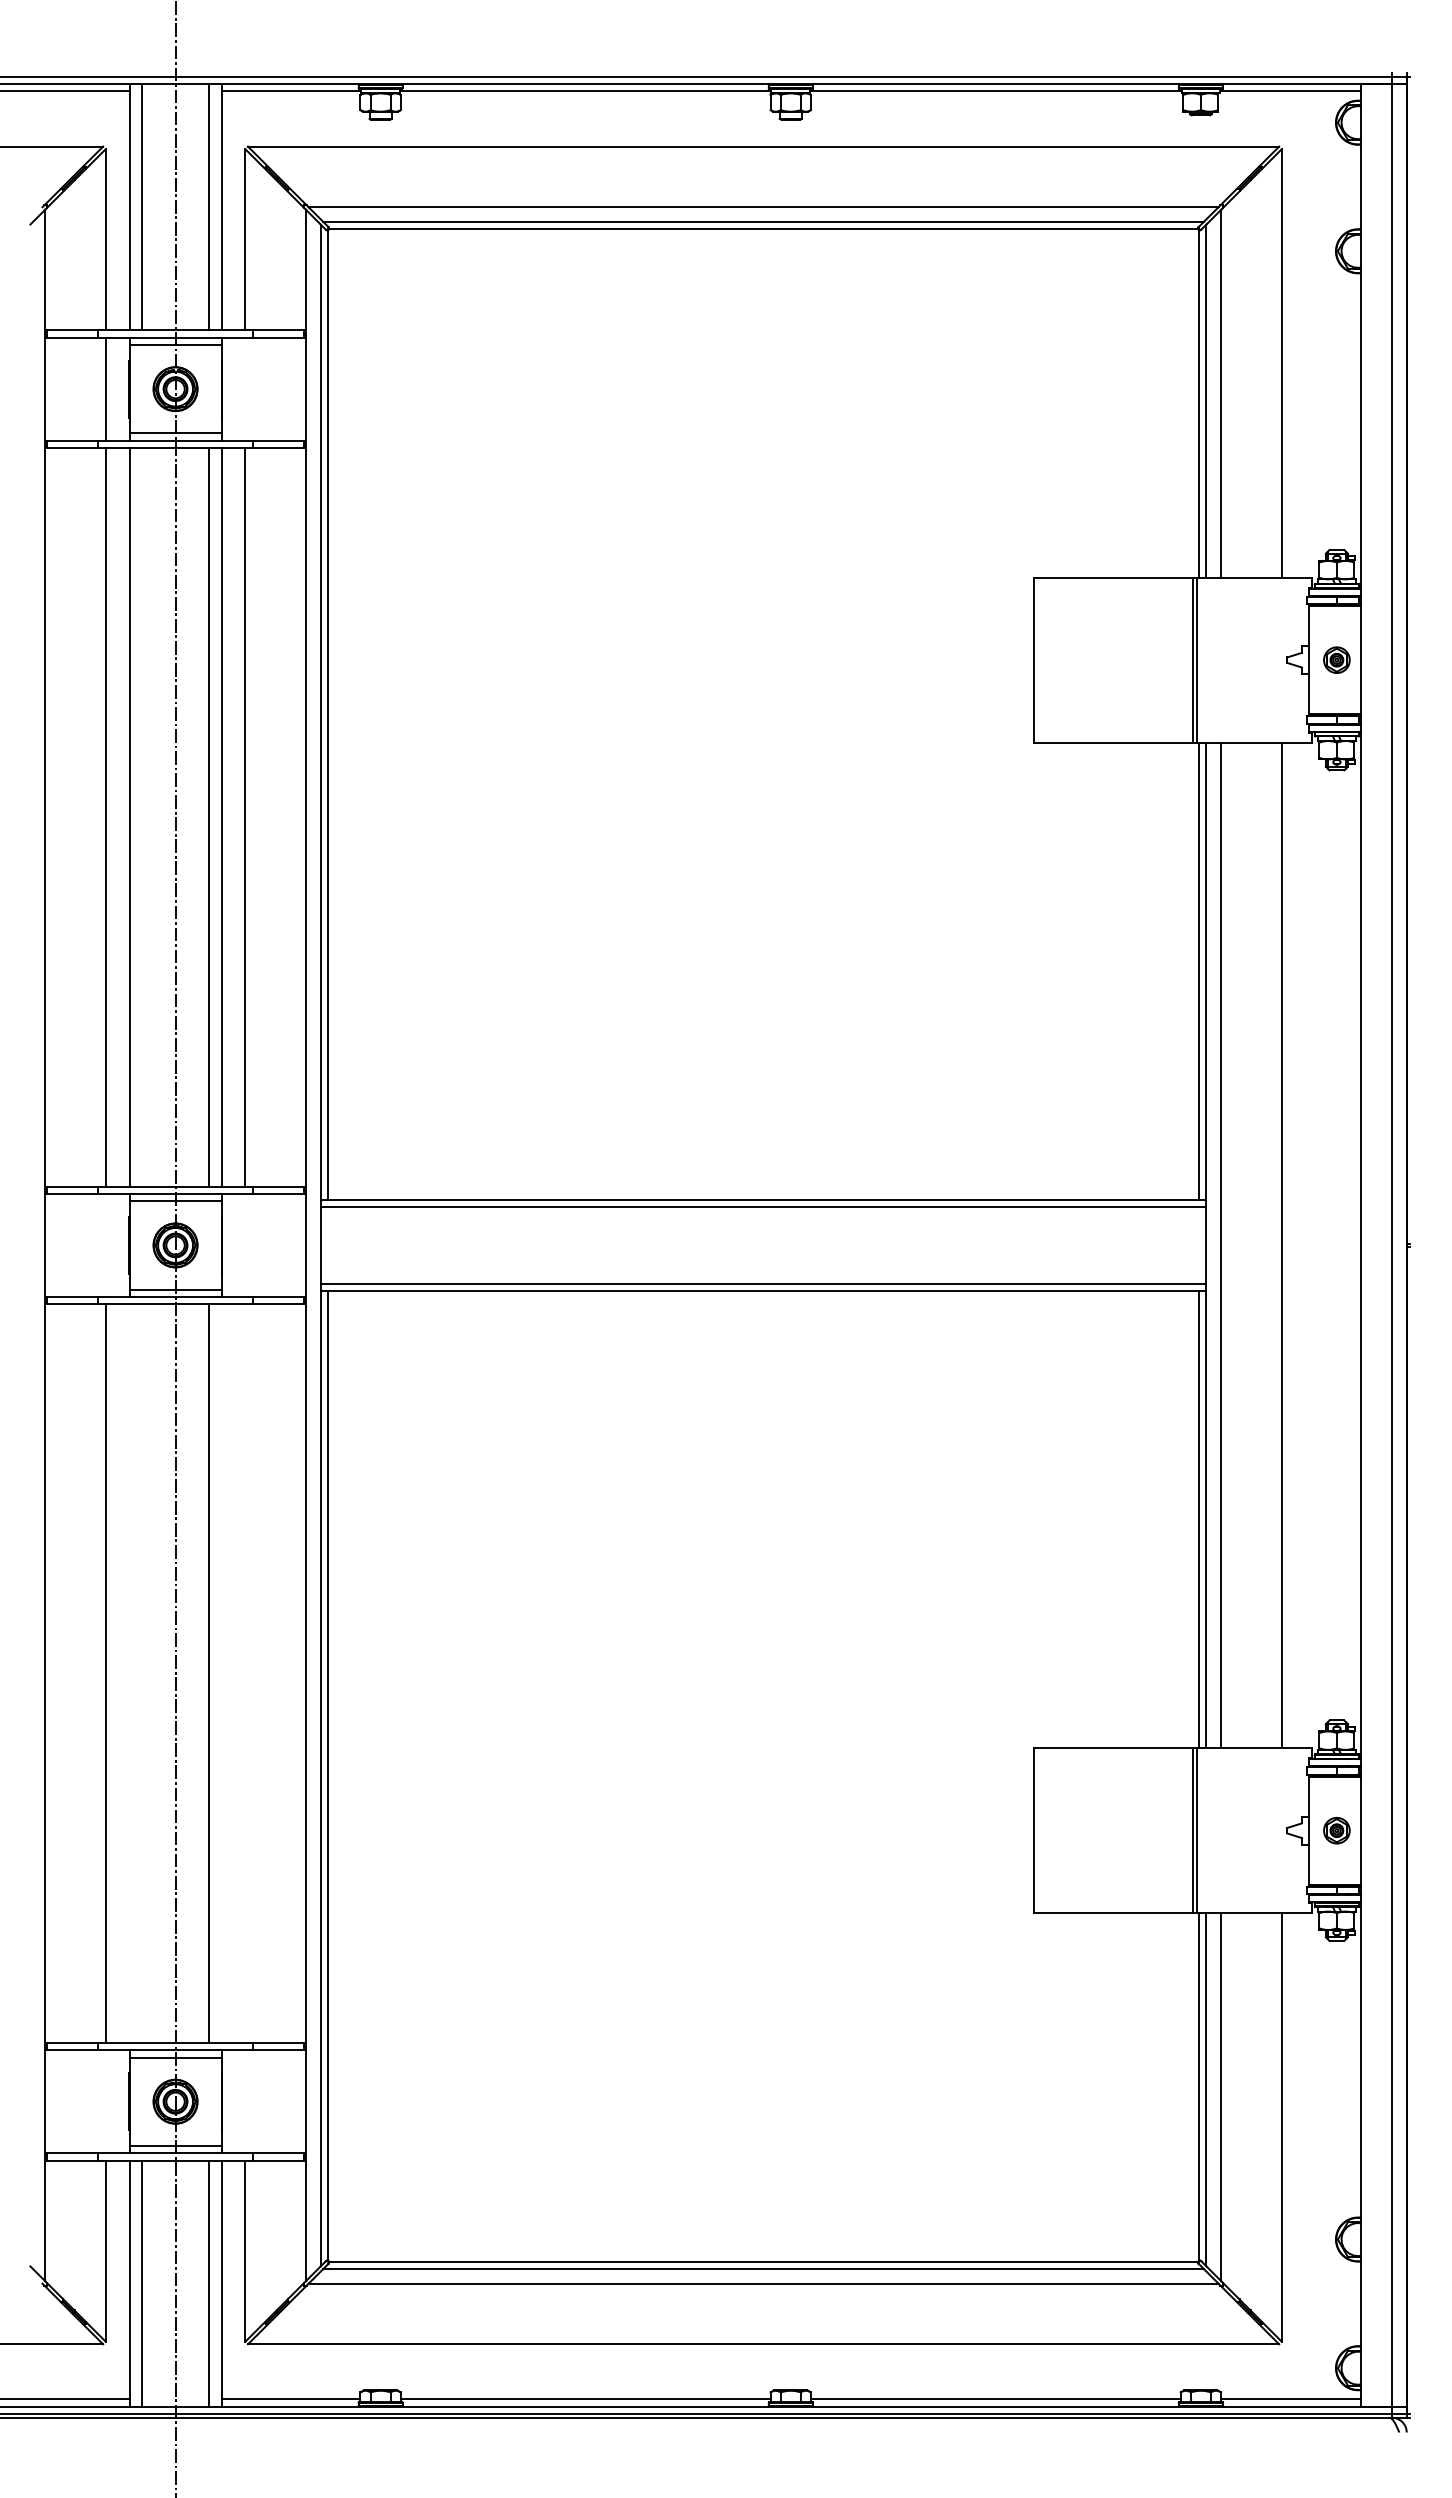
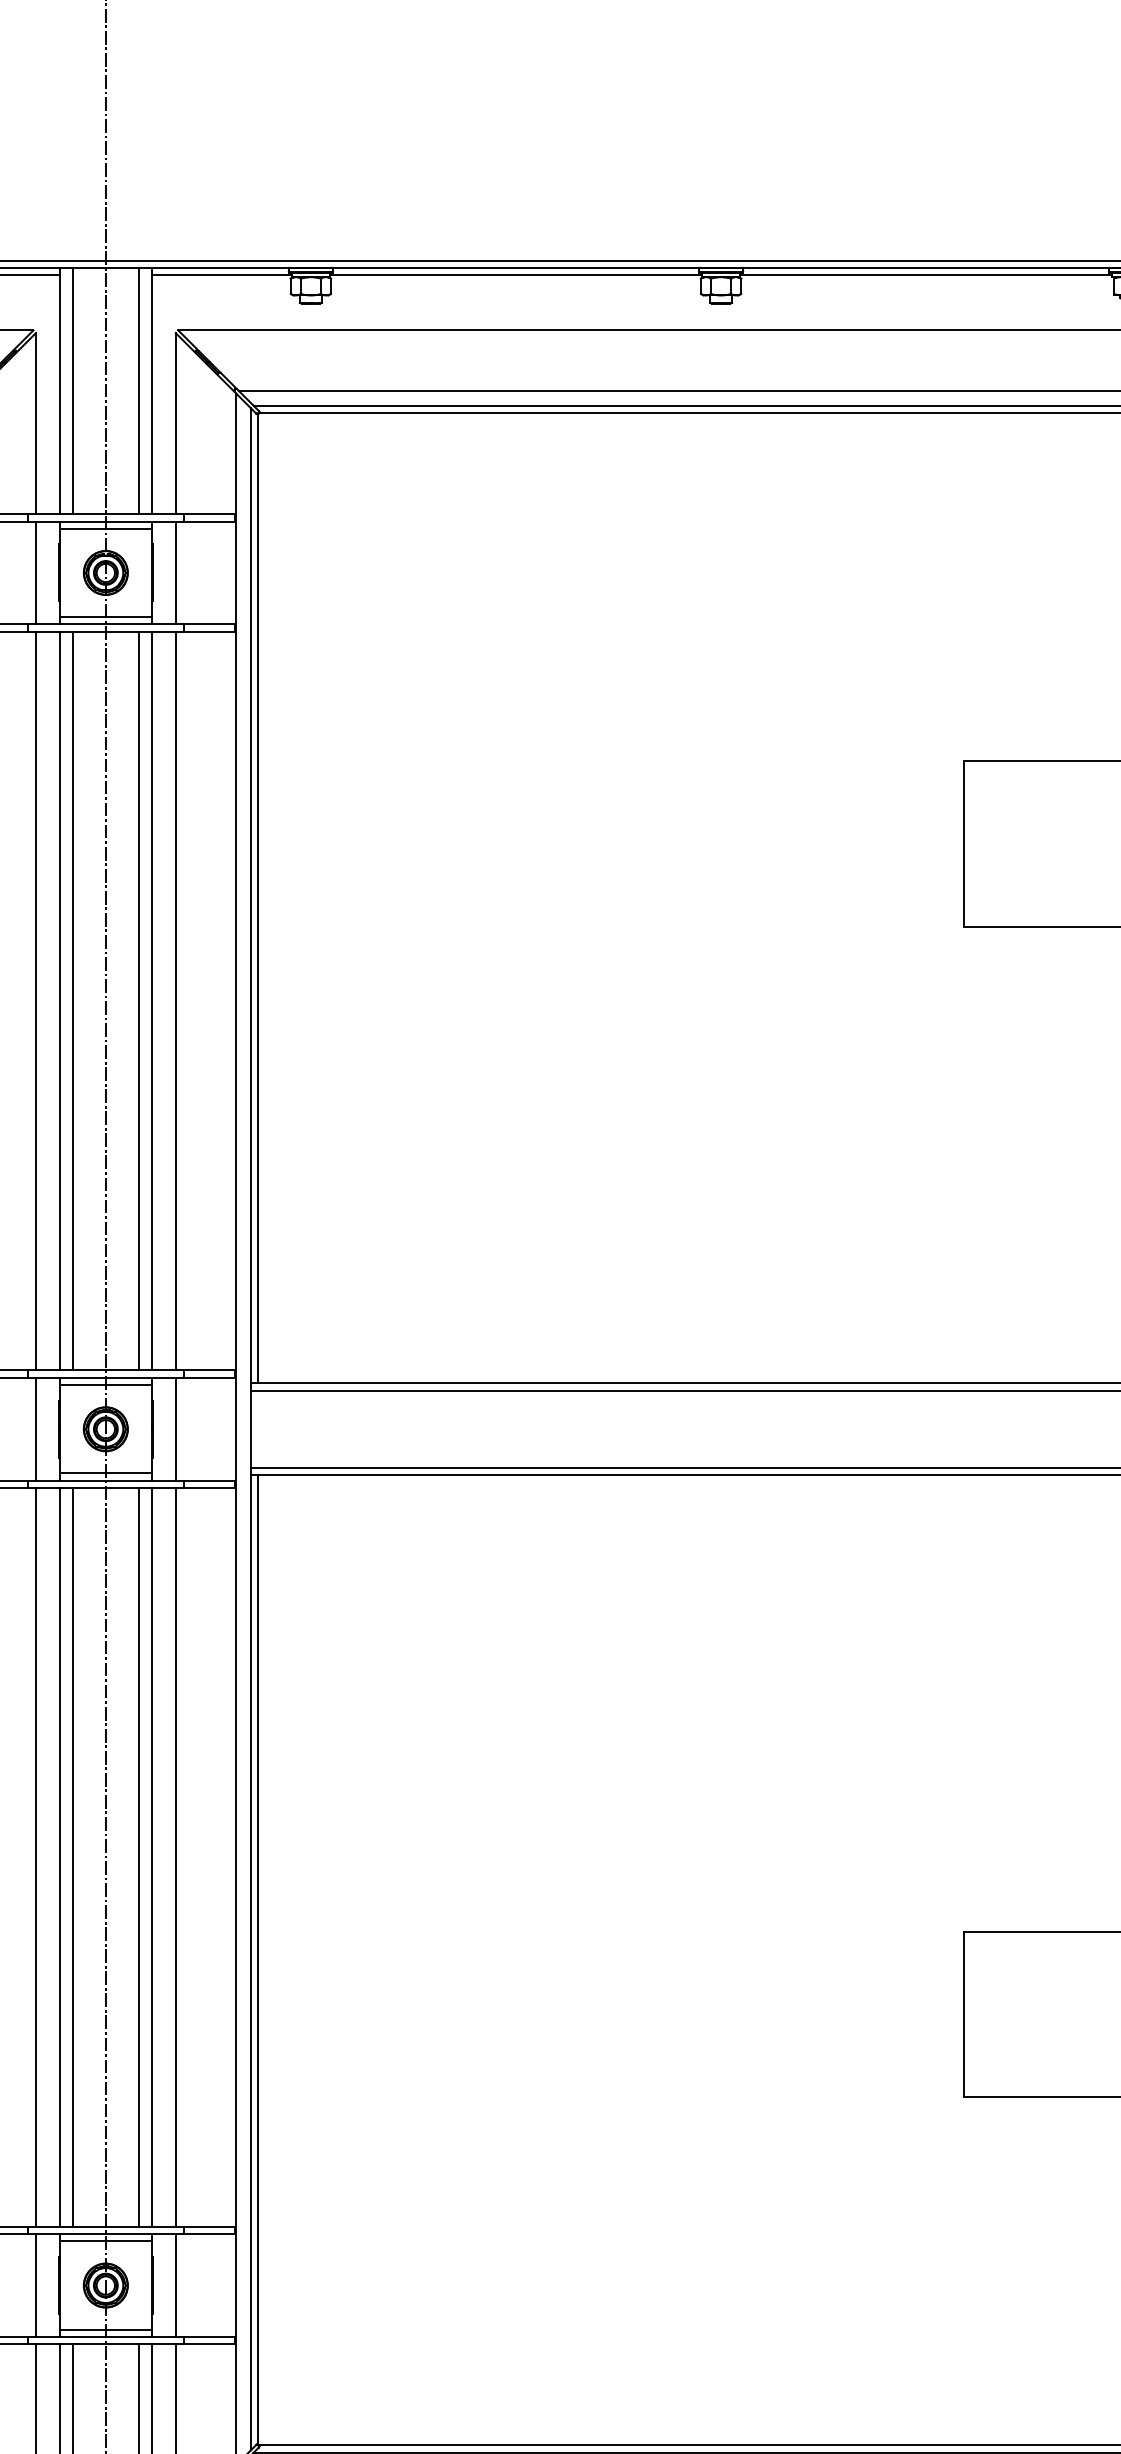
line: (245, 388) -> (175, 572), added
line: (142, 816) -> (72, 1000), added
line: (105, 1245) -> (35, 1429), added
line: (245, 1245) -> (175, 1429), added
line: (129, 1673) -> (59, 1857), added
line: (142, 1673) -> (72, 1857), added
line: (221, 1673) -> (151, 1857), added
line: (245, 1673) -> (175, 1857), added
line: (105, 2101) -> (35, 2285), added
line: (245, 2101) -> (175, 2285), added

